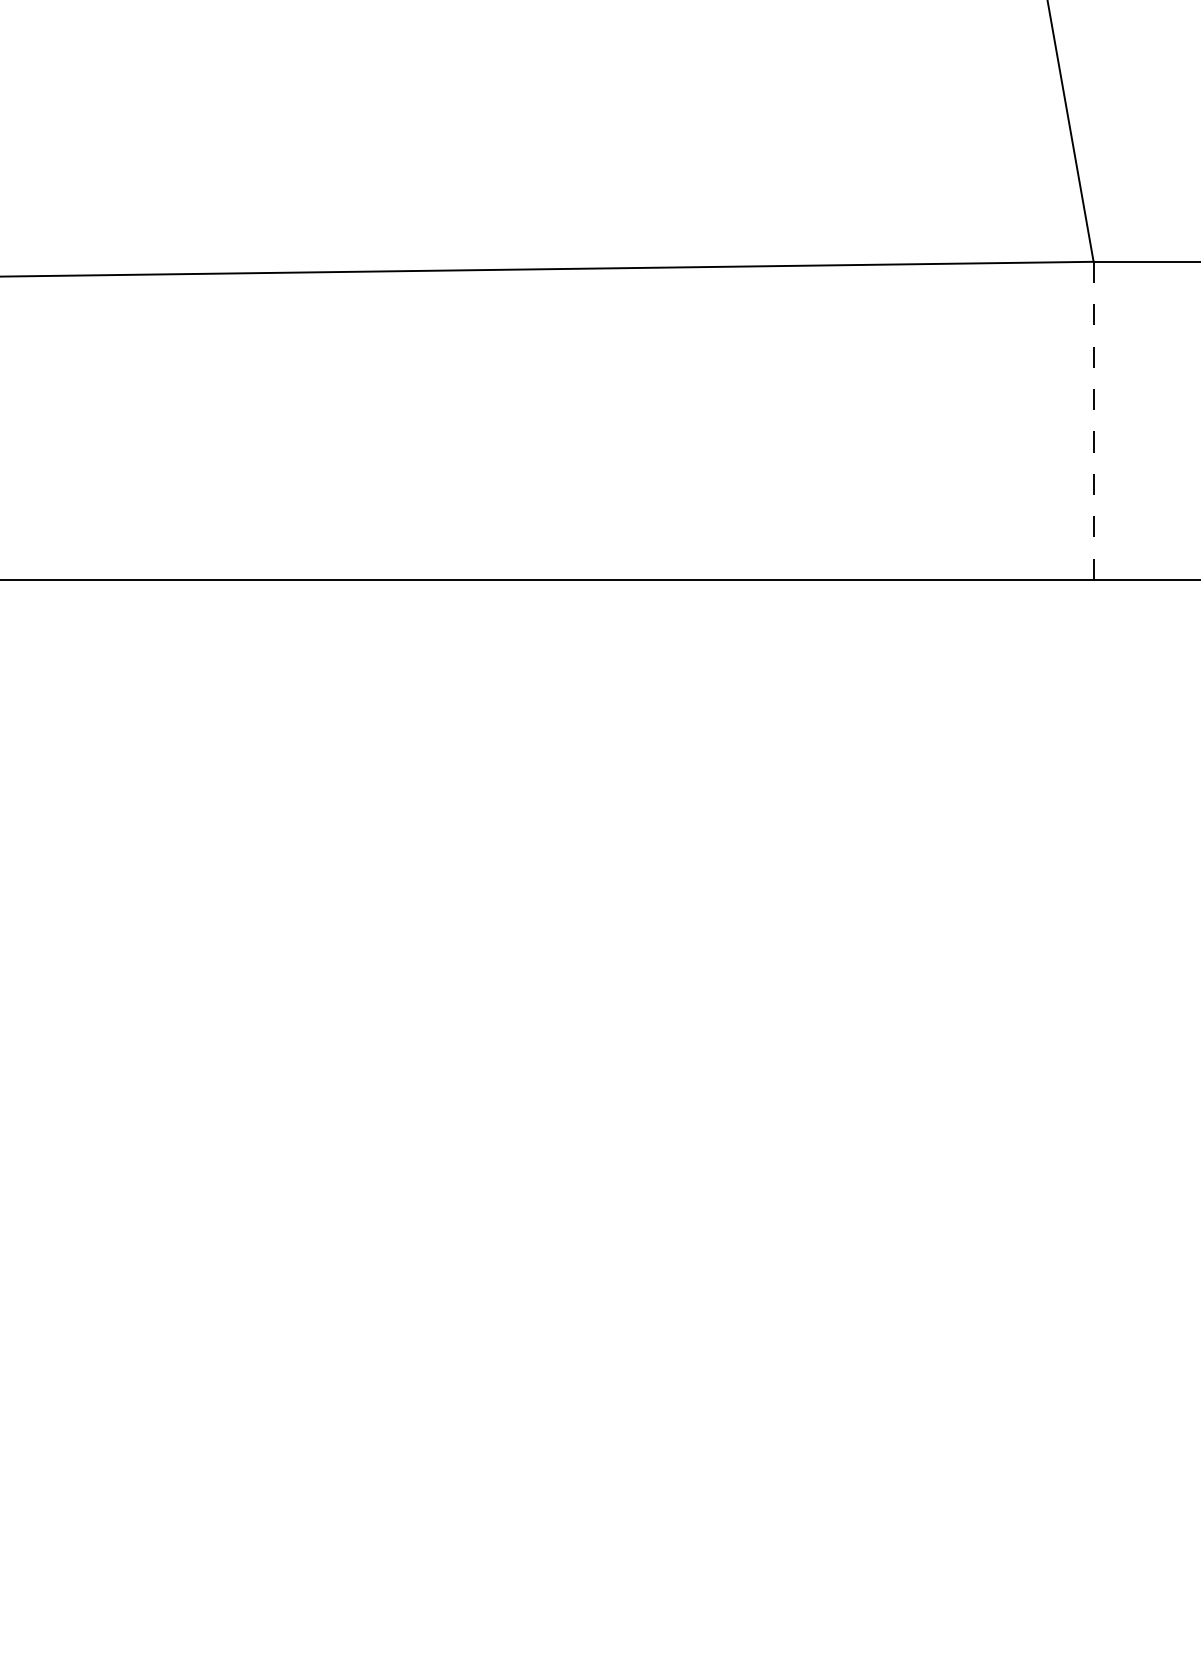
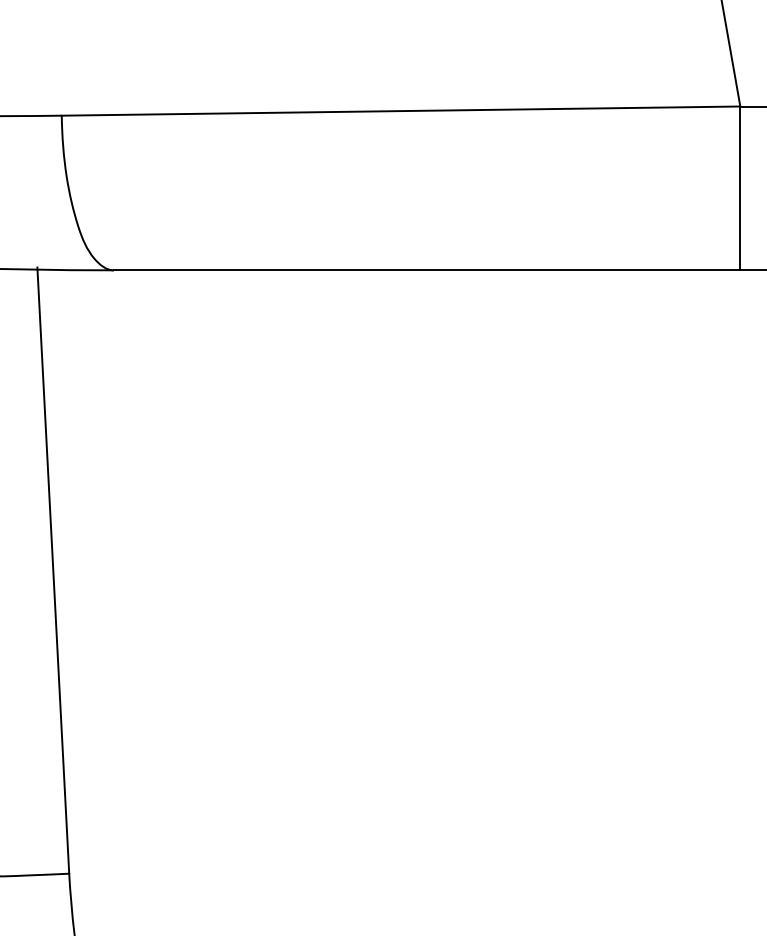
line: (1093, 420) -> (740, 188), dashed -> solid

